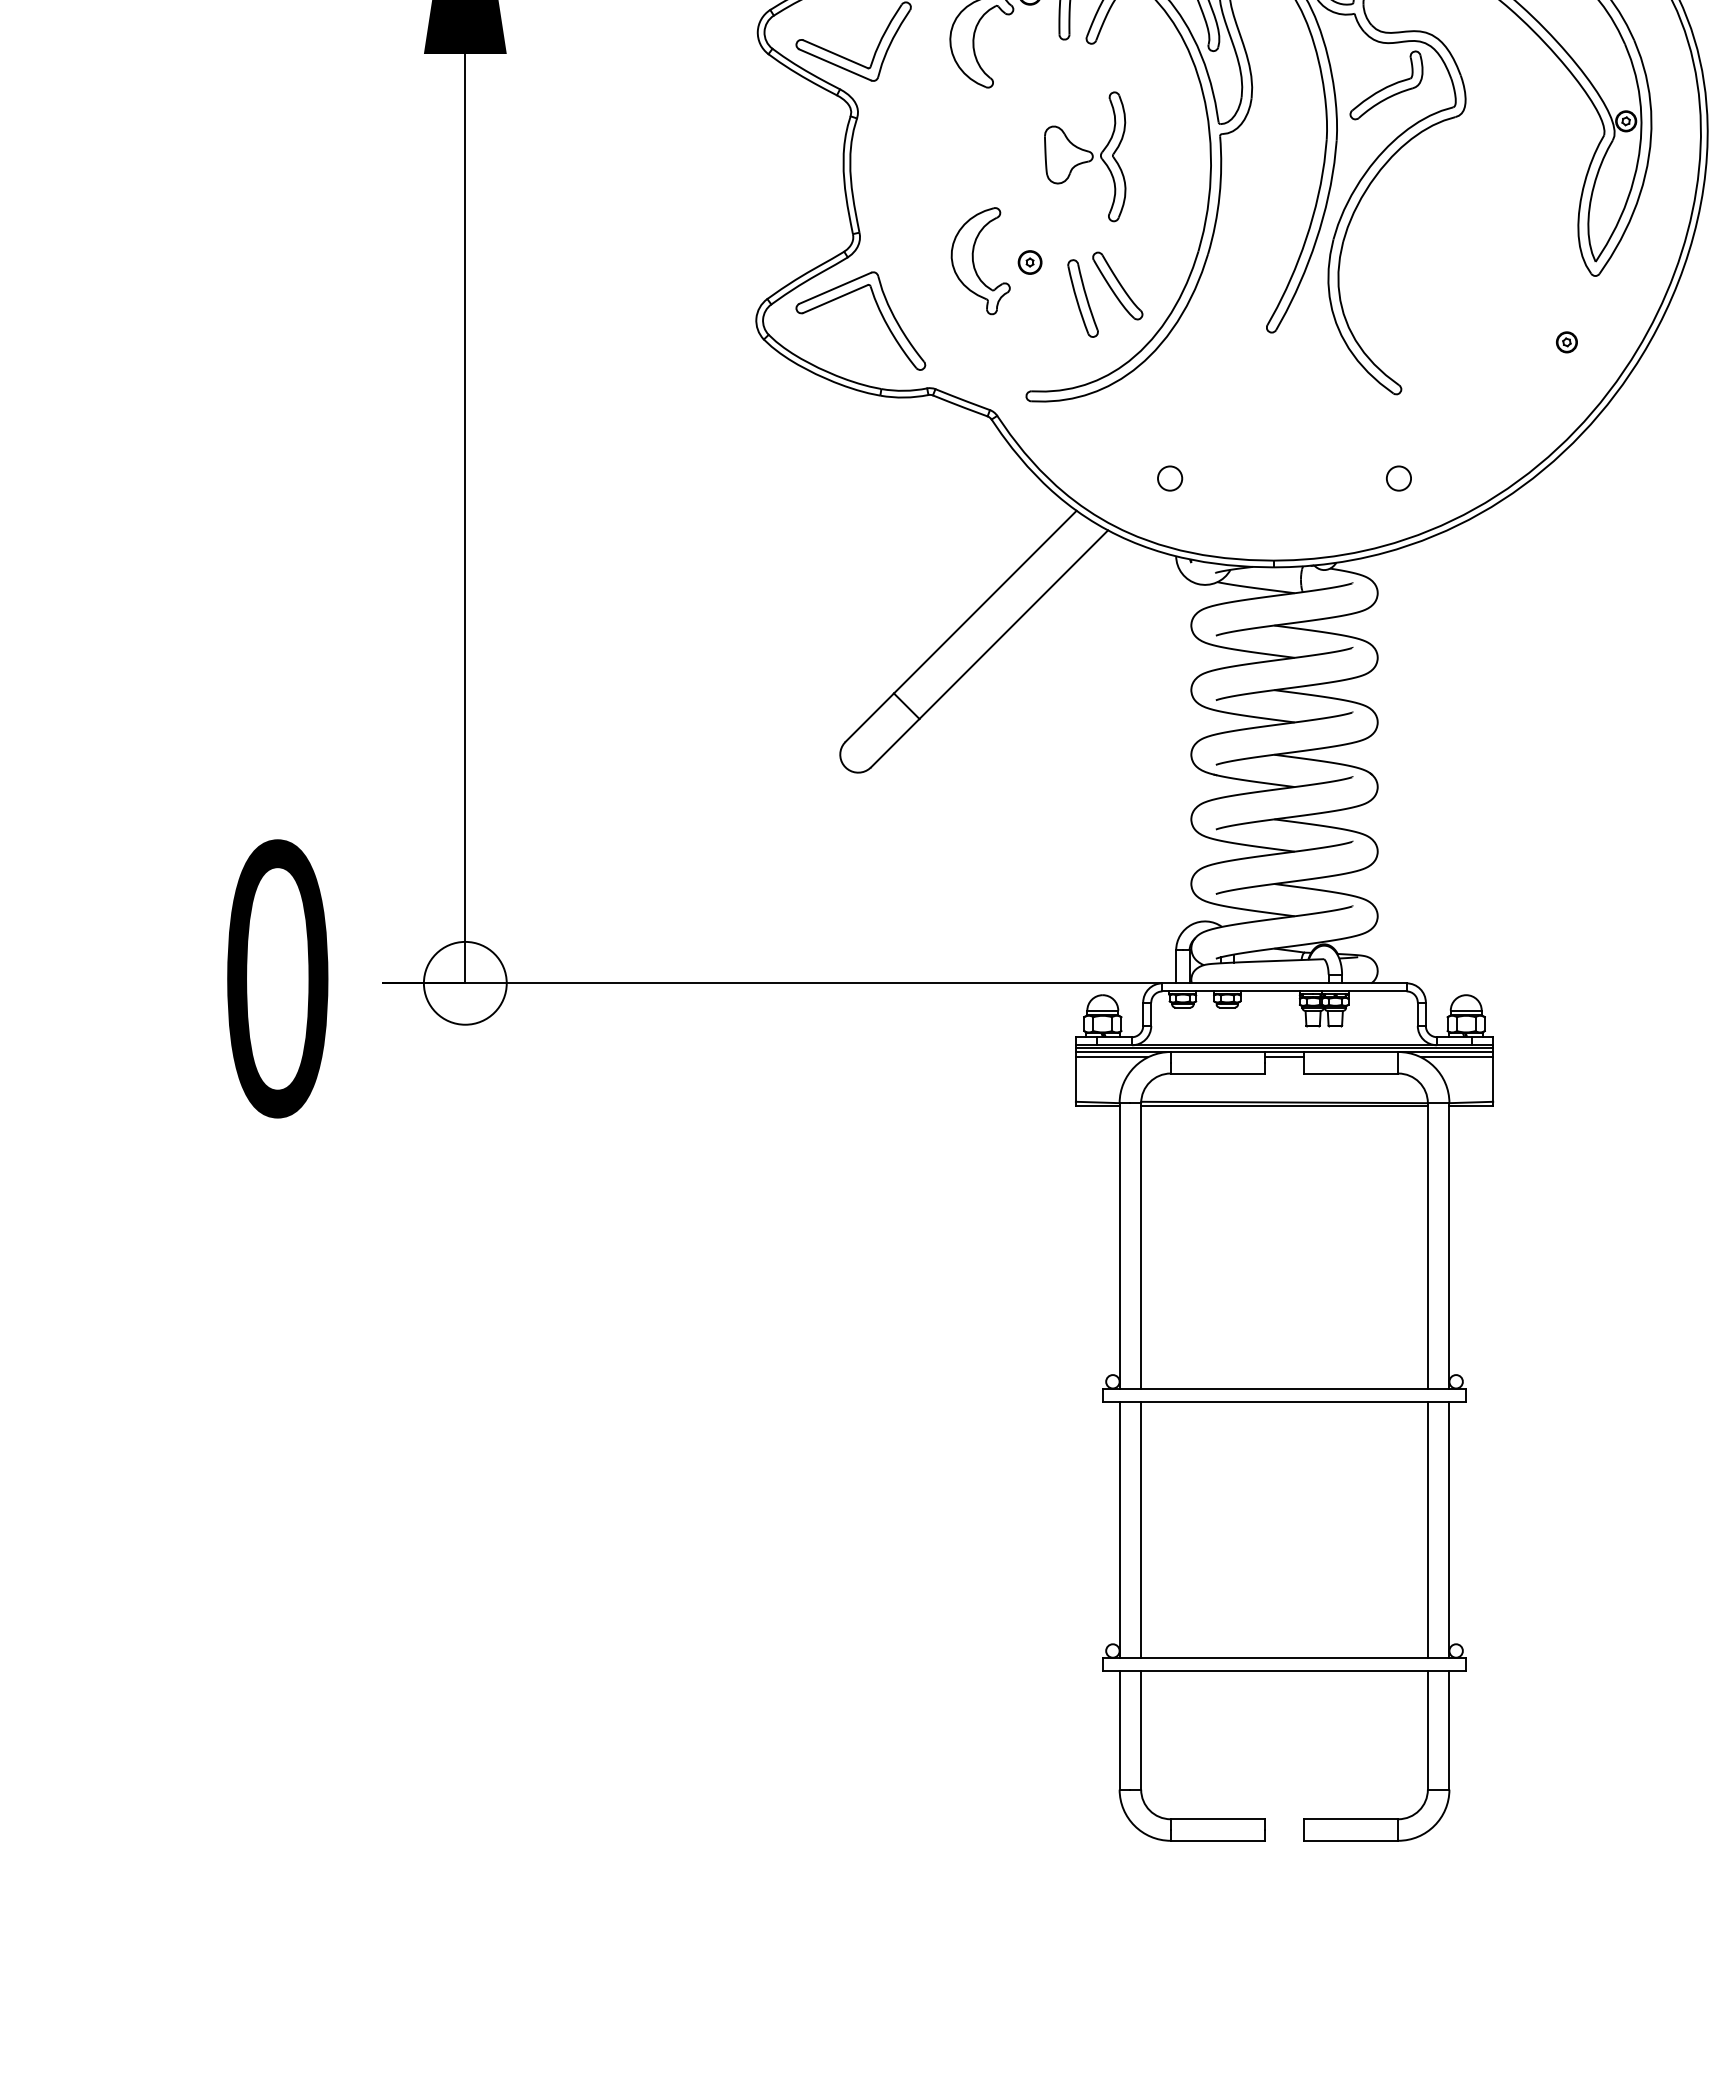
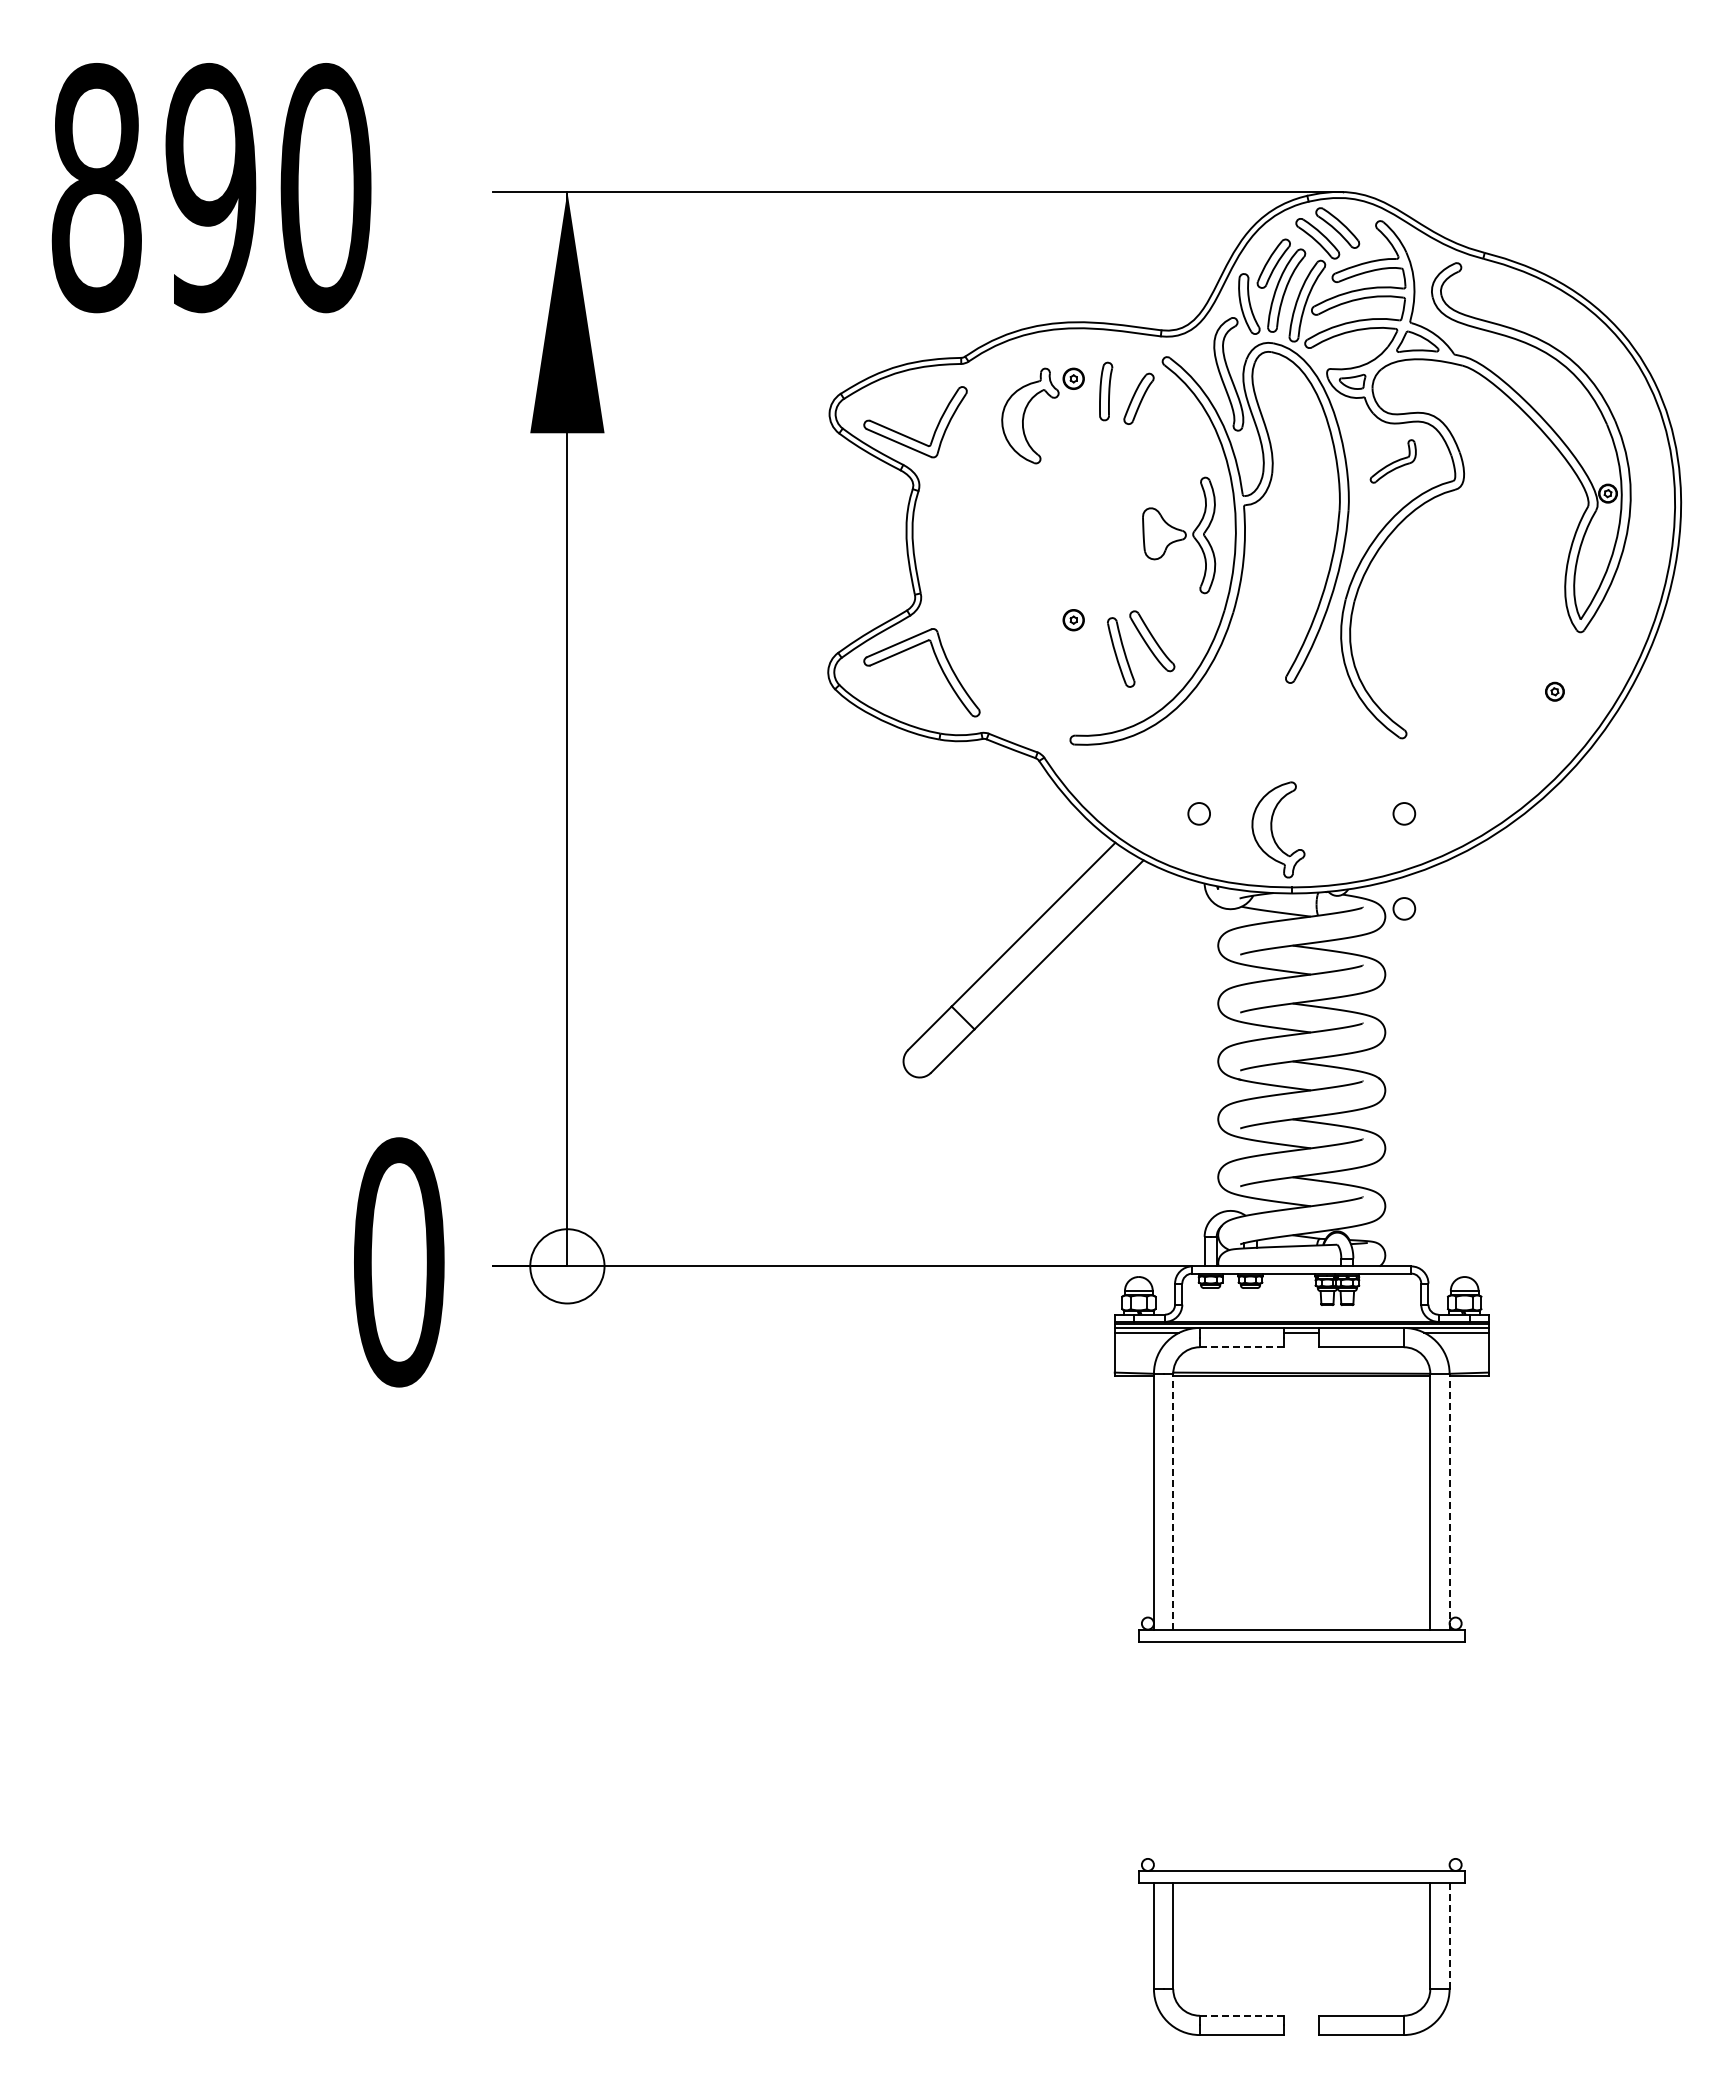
part: (1386, 85) -> (1393, 461), size x0.7
part: (1085, 156) -> (1179, 535), moved
part: (980, 260) -> (1278, 829), moved
circle: (1399, 584) -> (1404, 908), added
line: (1218, 1073) -> (1242, 1347), solid -> dashed
line: (1141, 1245) -> (1173, 1501), solid -> dashed
line: (1449, 1245) -> (1449, 1501), solid -> dashed
line: (1119, 1528) -> (1153, 1755), removed
line: (1141, 1528) -> (1173, 1755), removed
line: (1428, 1528) -> (1430, 1755), removed
line: (1449, 1528) -> (1449, 1755), removed
line: (1449, 1729) -> (1449, 1935), solid -> dashed
line: (1217, 1818) -> (1241, 2015), solid -> dashed

